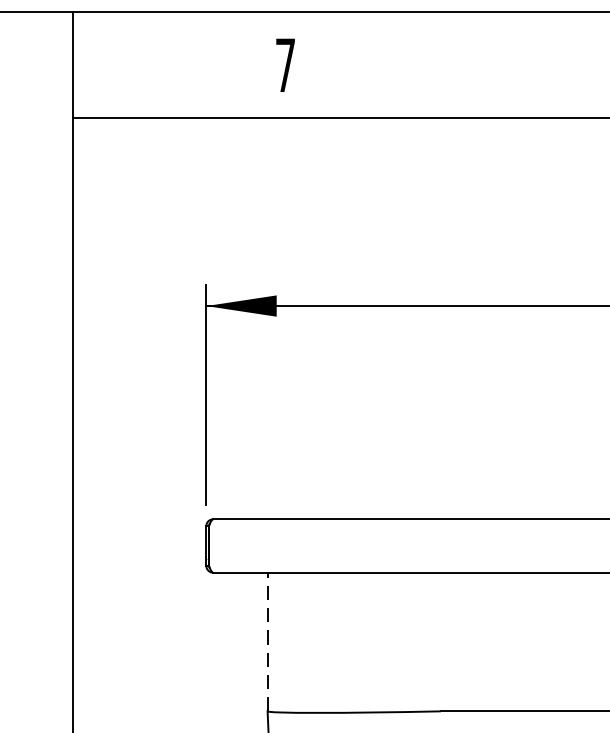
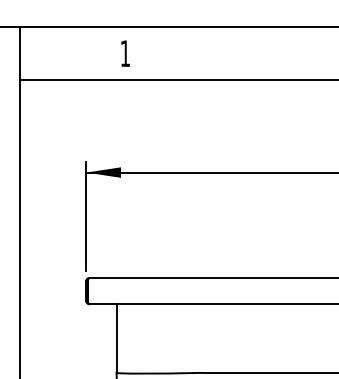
text: (283, 65) -> (124, 53), 7 -> 1
line: (267, 641) -> (116, 338), dashed -> solid

